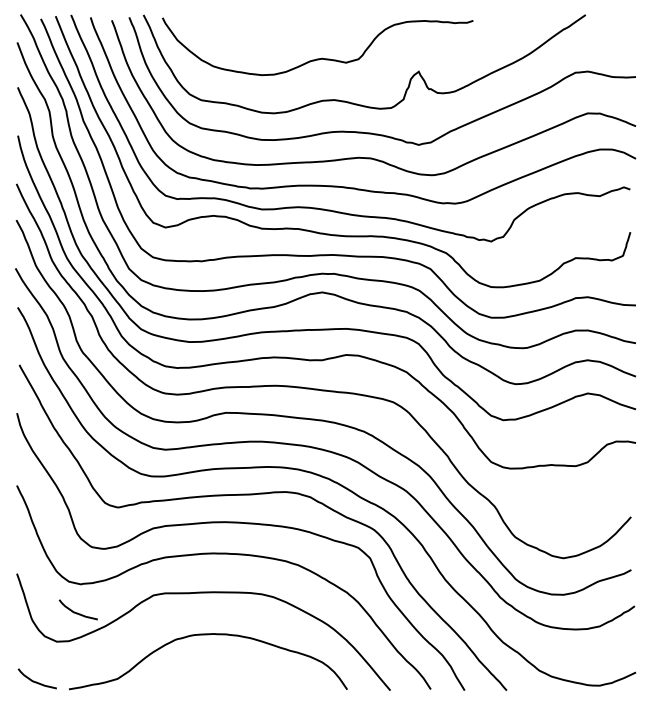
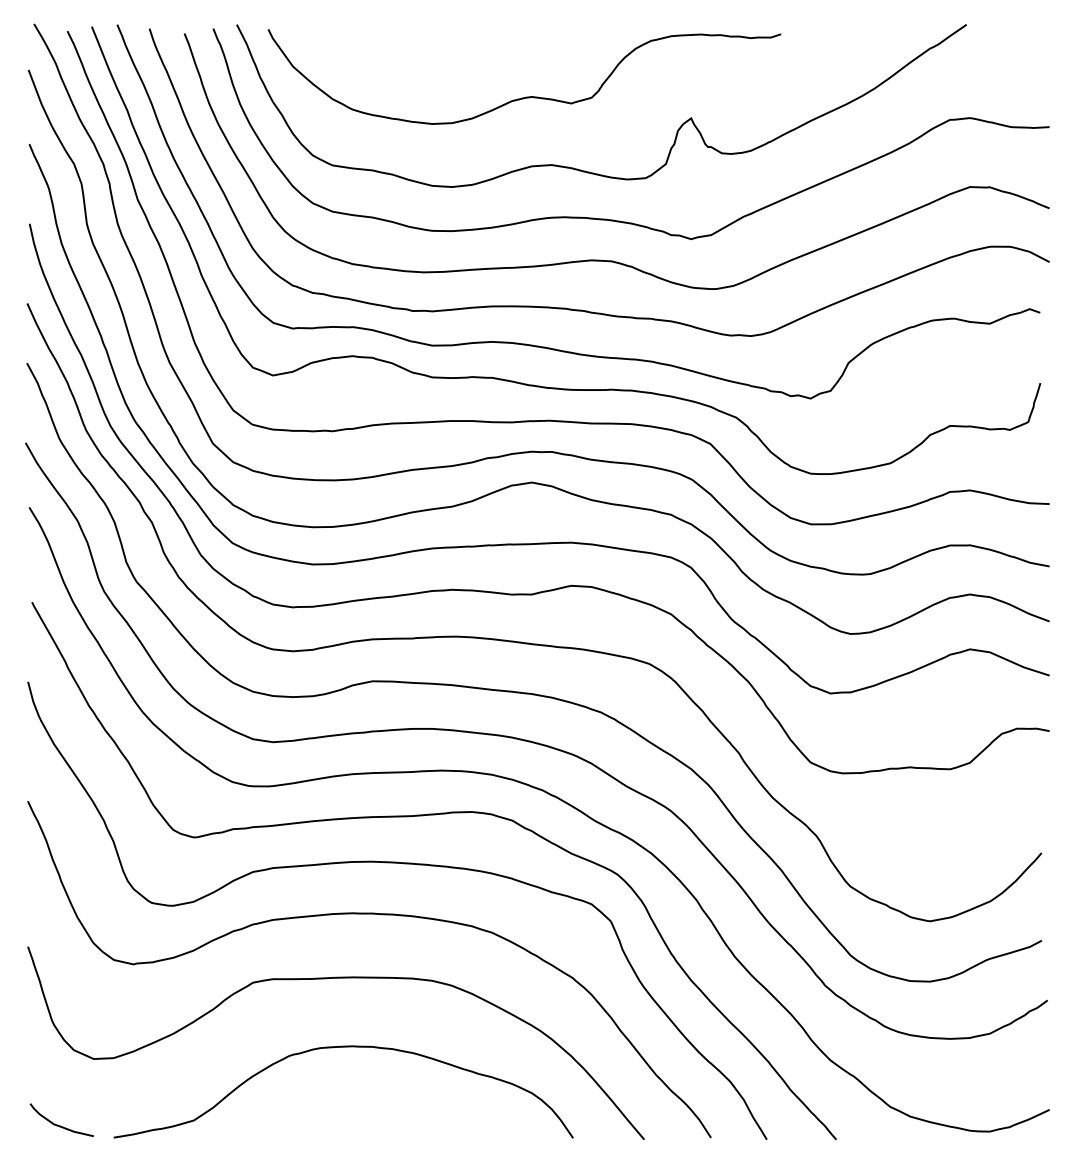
curve: (77, 612) -> (127, 1010), removed

